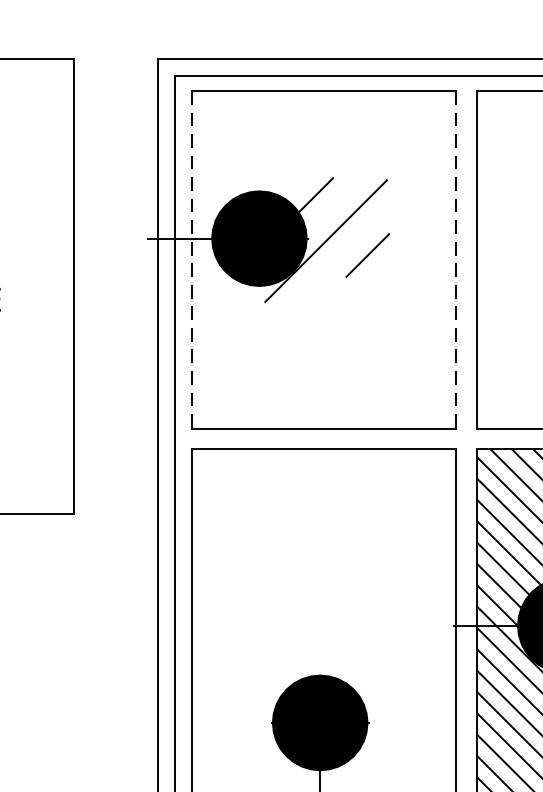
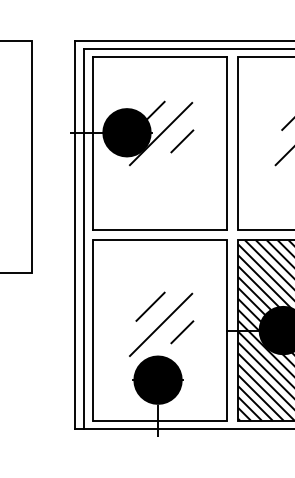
line: (191, 261) -> (92, 144), dashed -> solid
line: (456, 261) -> (227, 144), dashed -> solid
part: (326, 611) -> (161, 323), added

